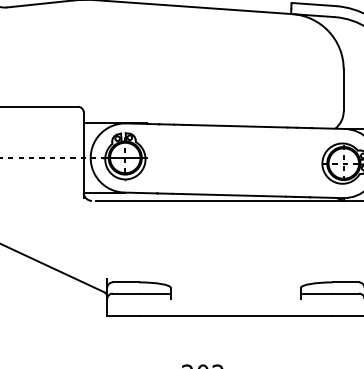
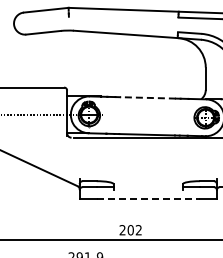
line: (236, 125) -> (148, 97), solid -> dashed
line: (236, 314) -> (148, 198), solid -> dashed

